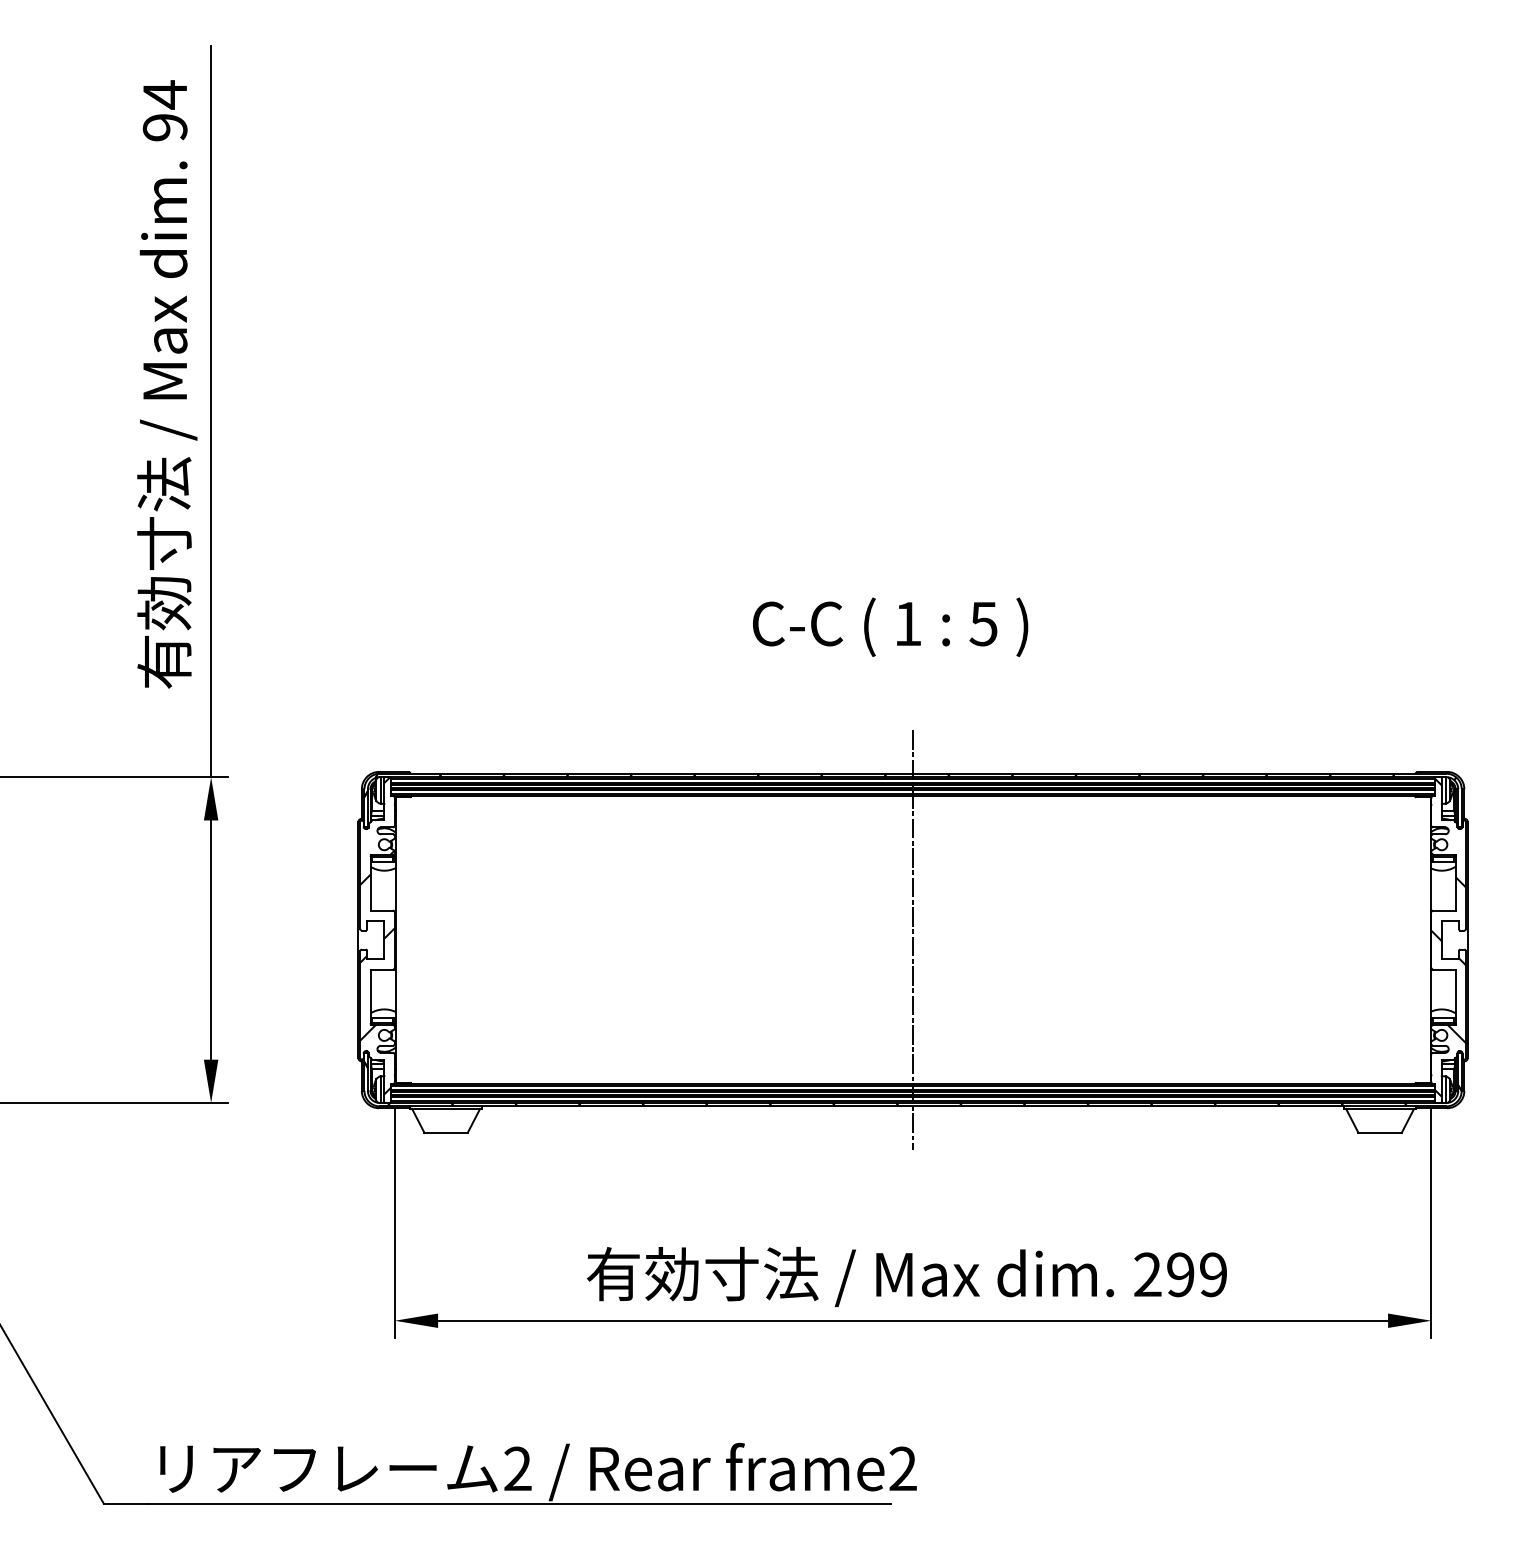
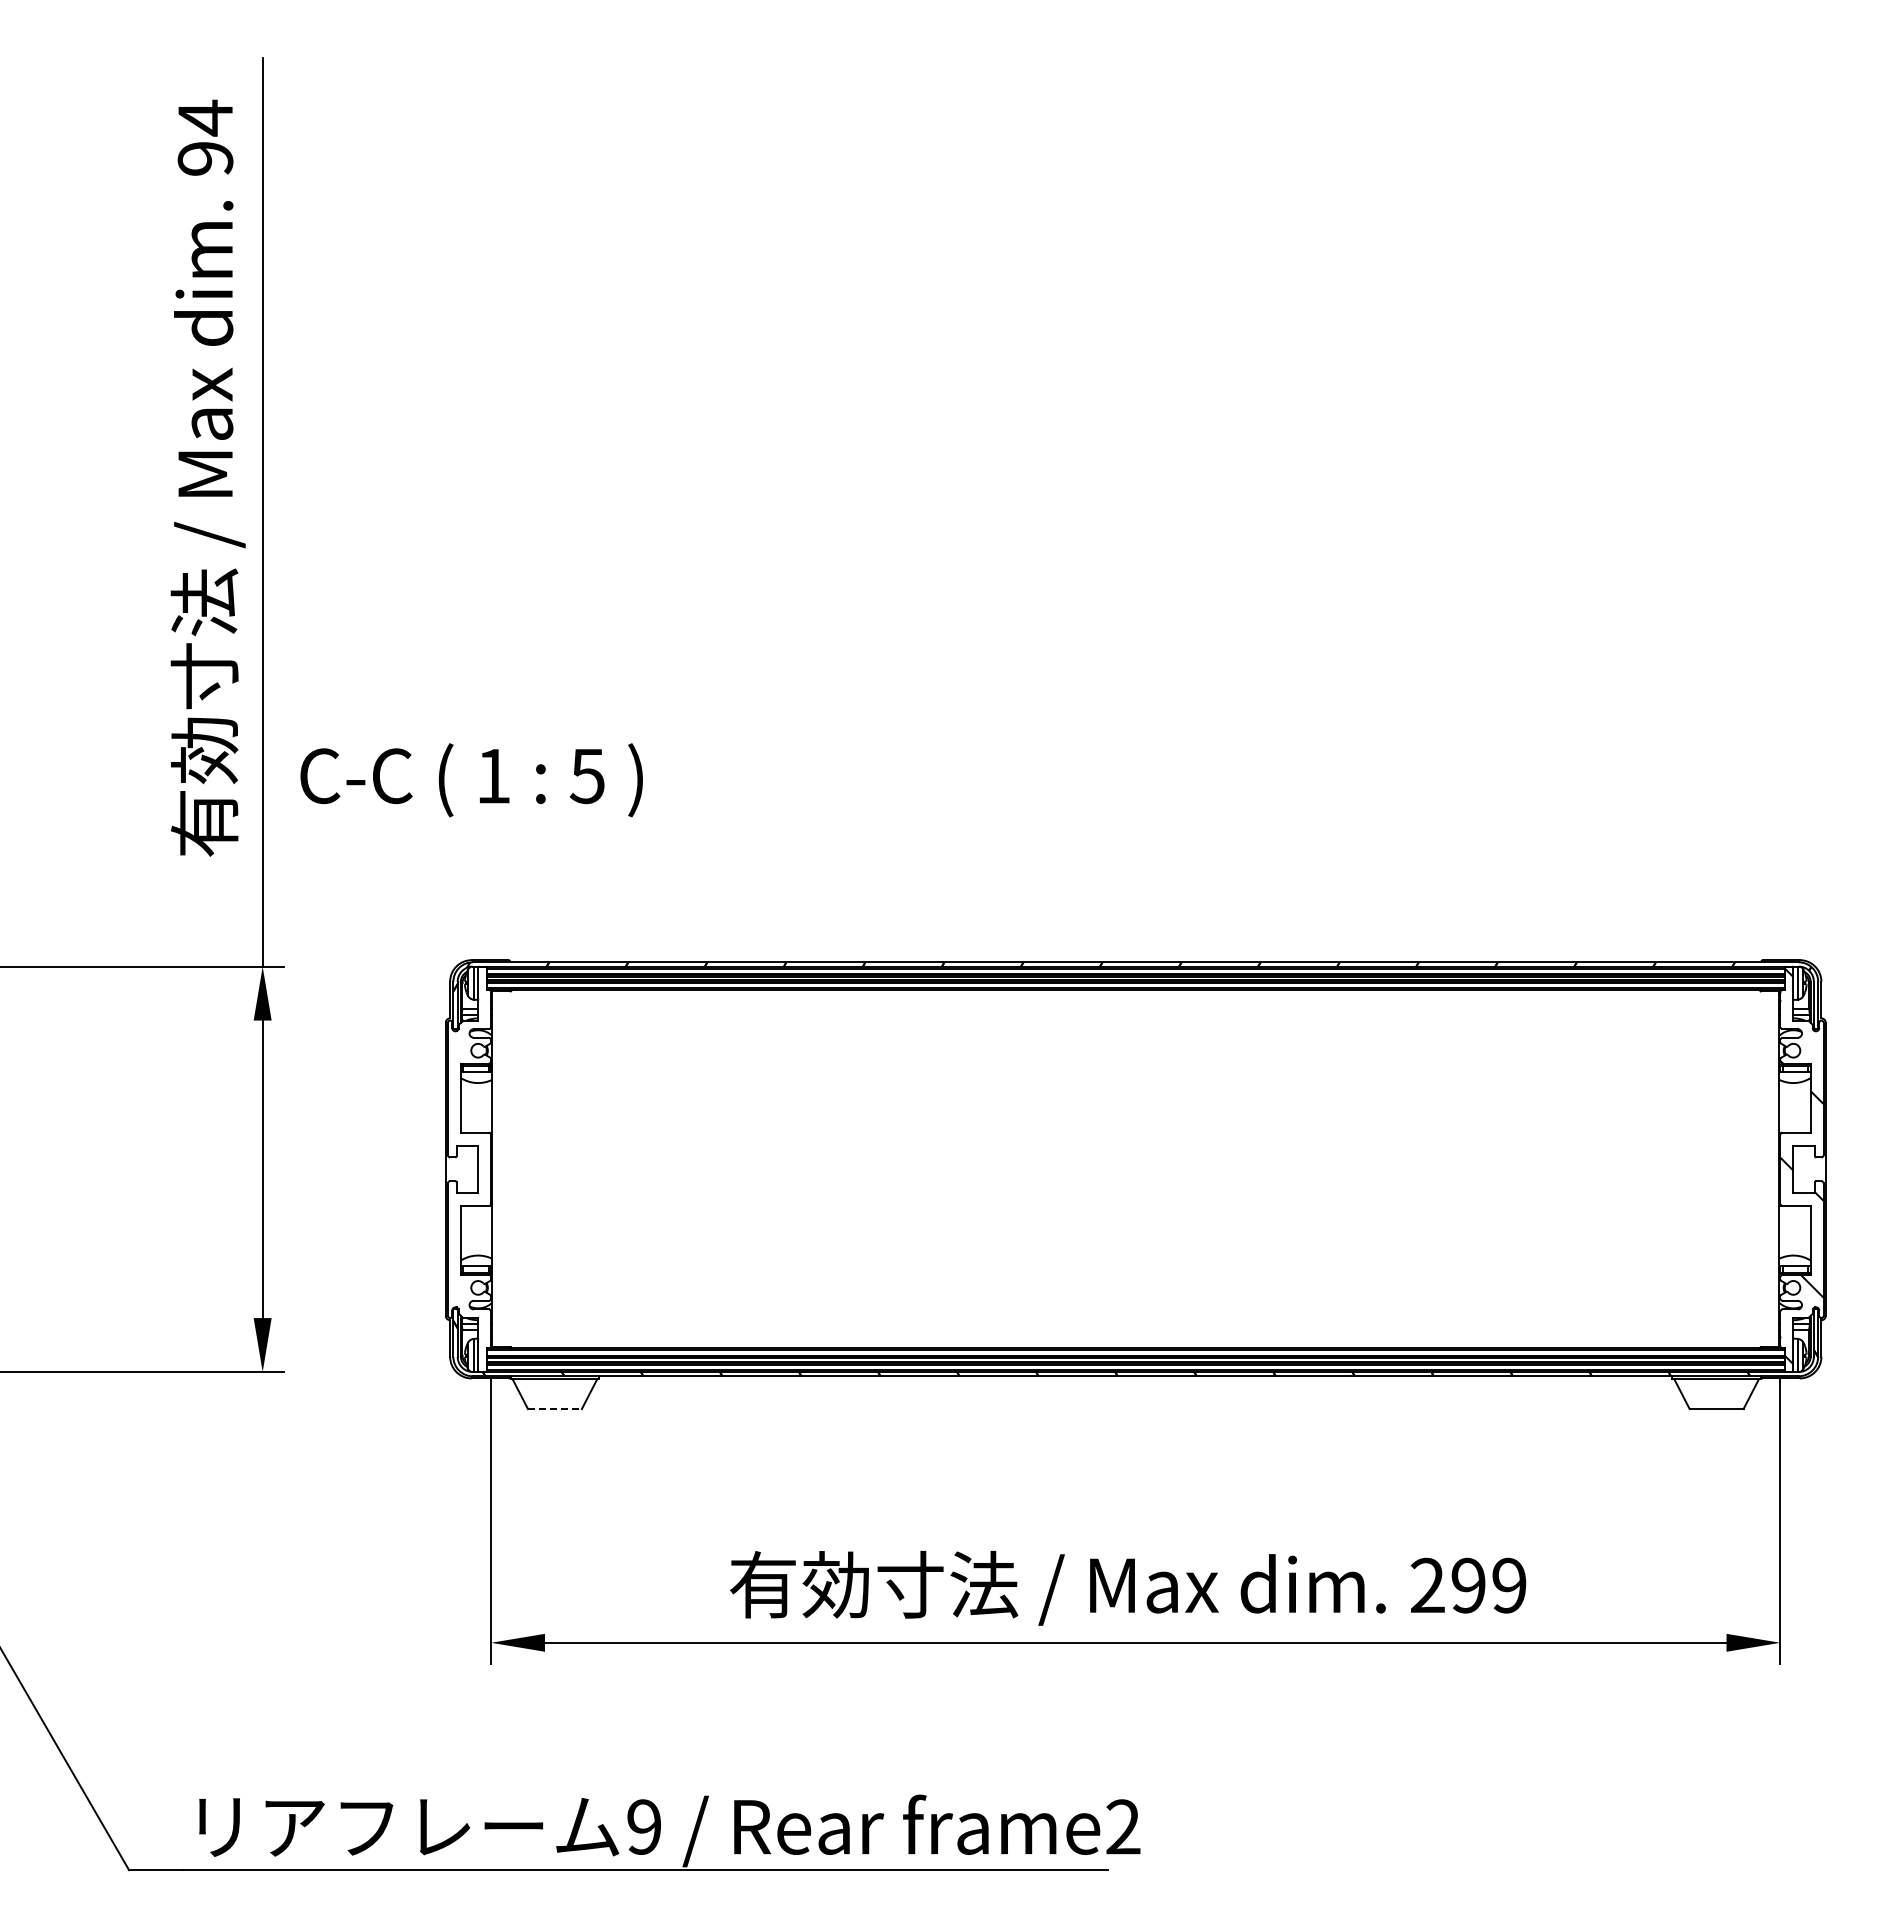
text: (890, 627) -> (471, 780), moved
hatch: (377, 935) -> (469, 1163), removed
line: (912, 940) -> (1135, 1169), removed
line: (445, 1133) -> (554, 1409), solid -> dashed
text: (518, 1468) -> (644, 1826), 2 -> 9

